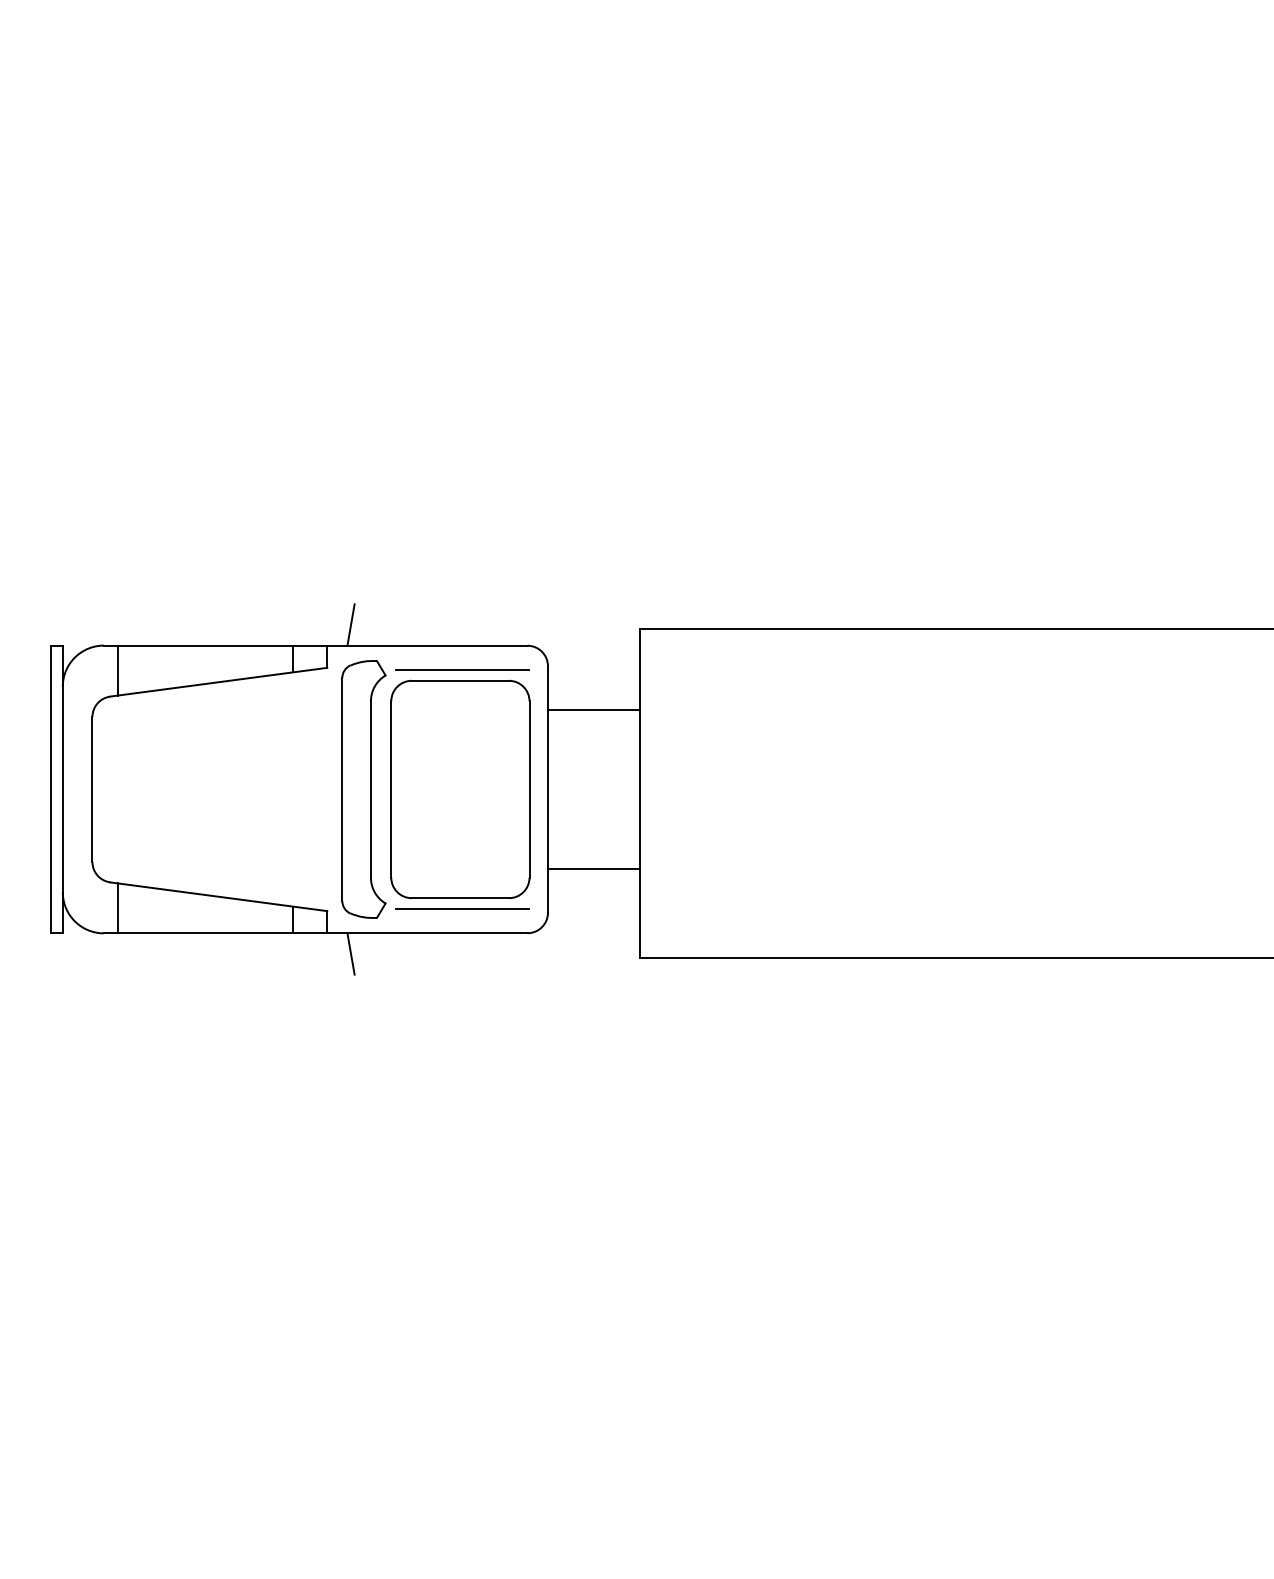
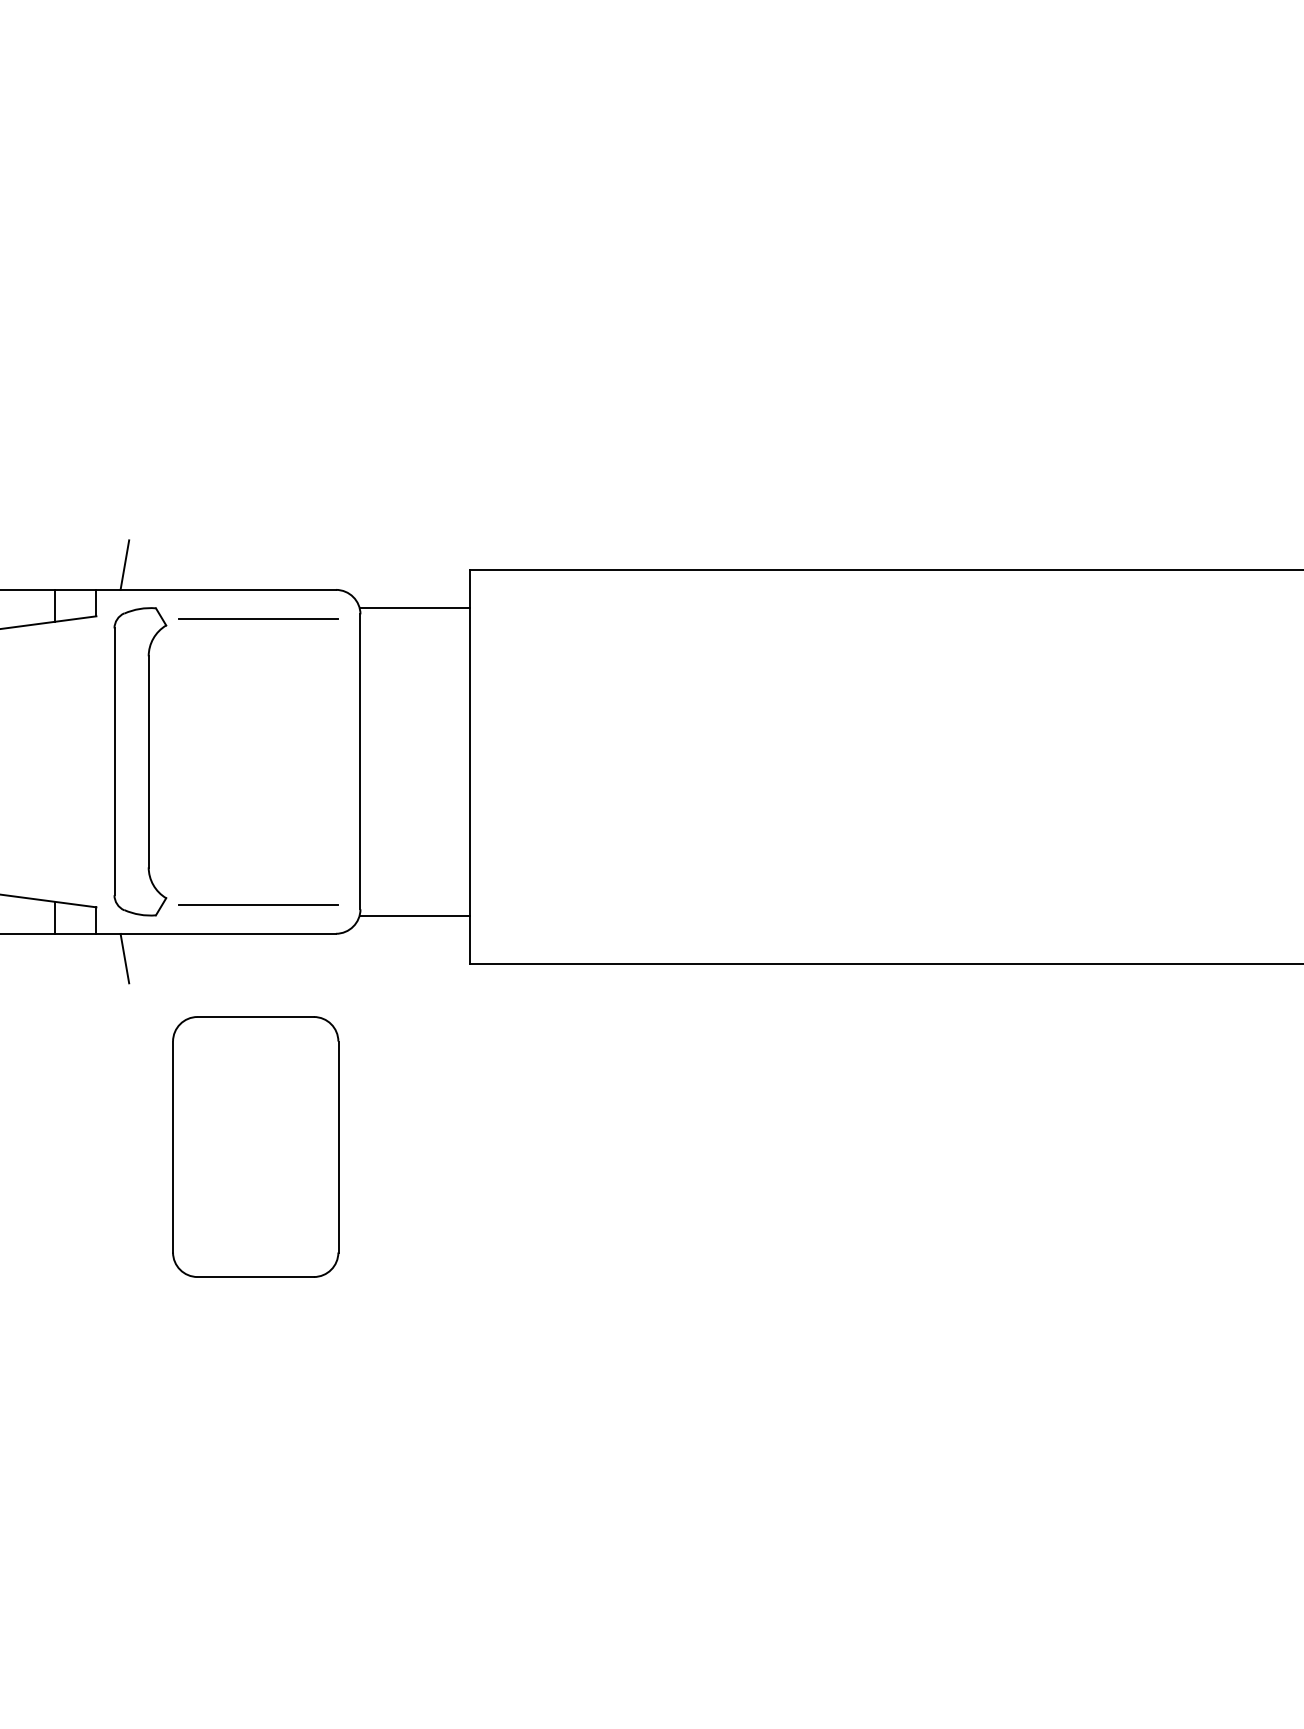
line: (593, 710) -> (414, 608), moved
part: (460, 789) -> (255, 1147), moved
line: (593, 868) -> (414, 916), moved

